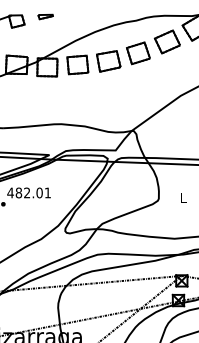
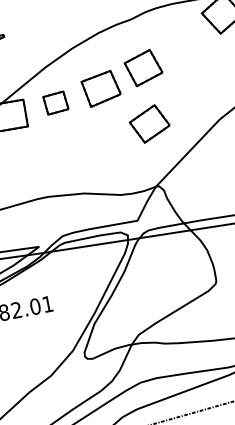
part: (166, 41) -> (148, 123), moved
part: (77, 64) -> (55, 102), size x0.7

